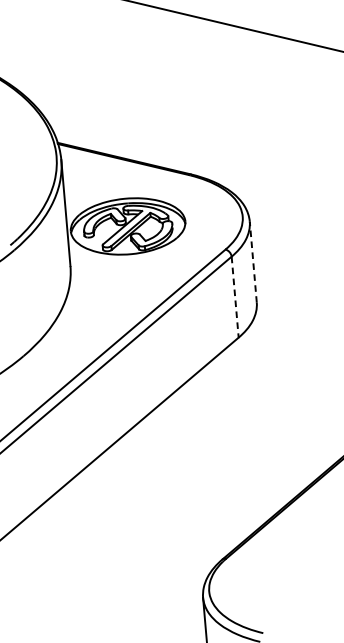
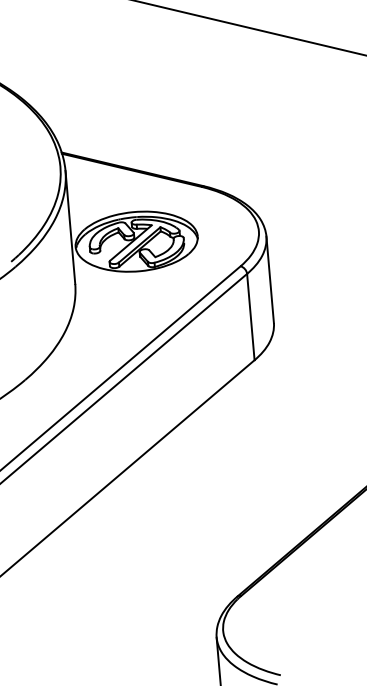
line: (253, 261) -> (270, 279), dashed -> solid
line: (234, 297) -> (250, 317), dashed -> solid

